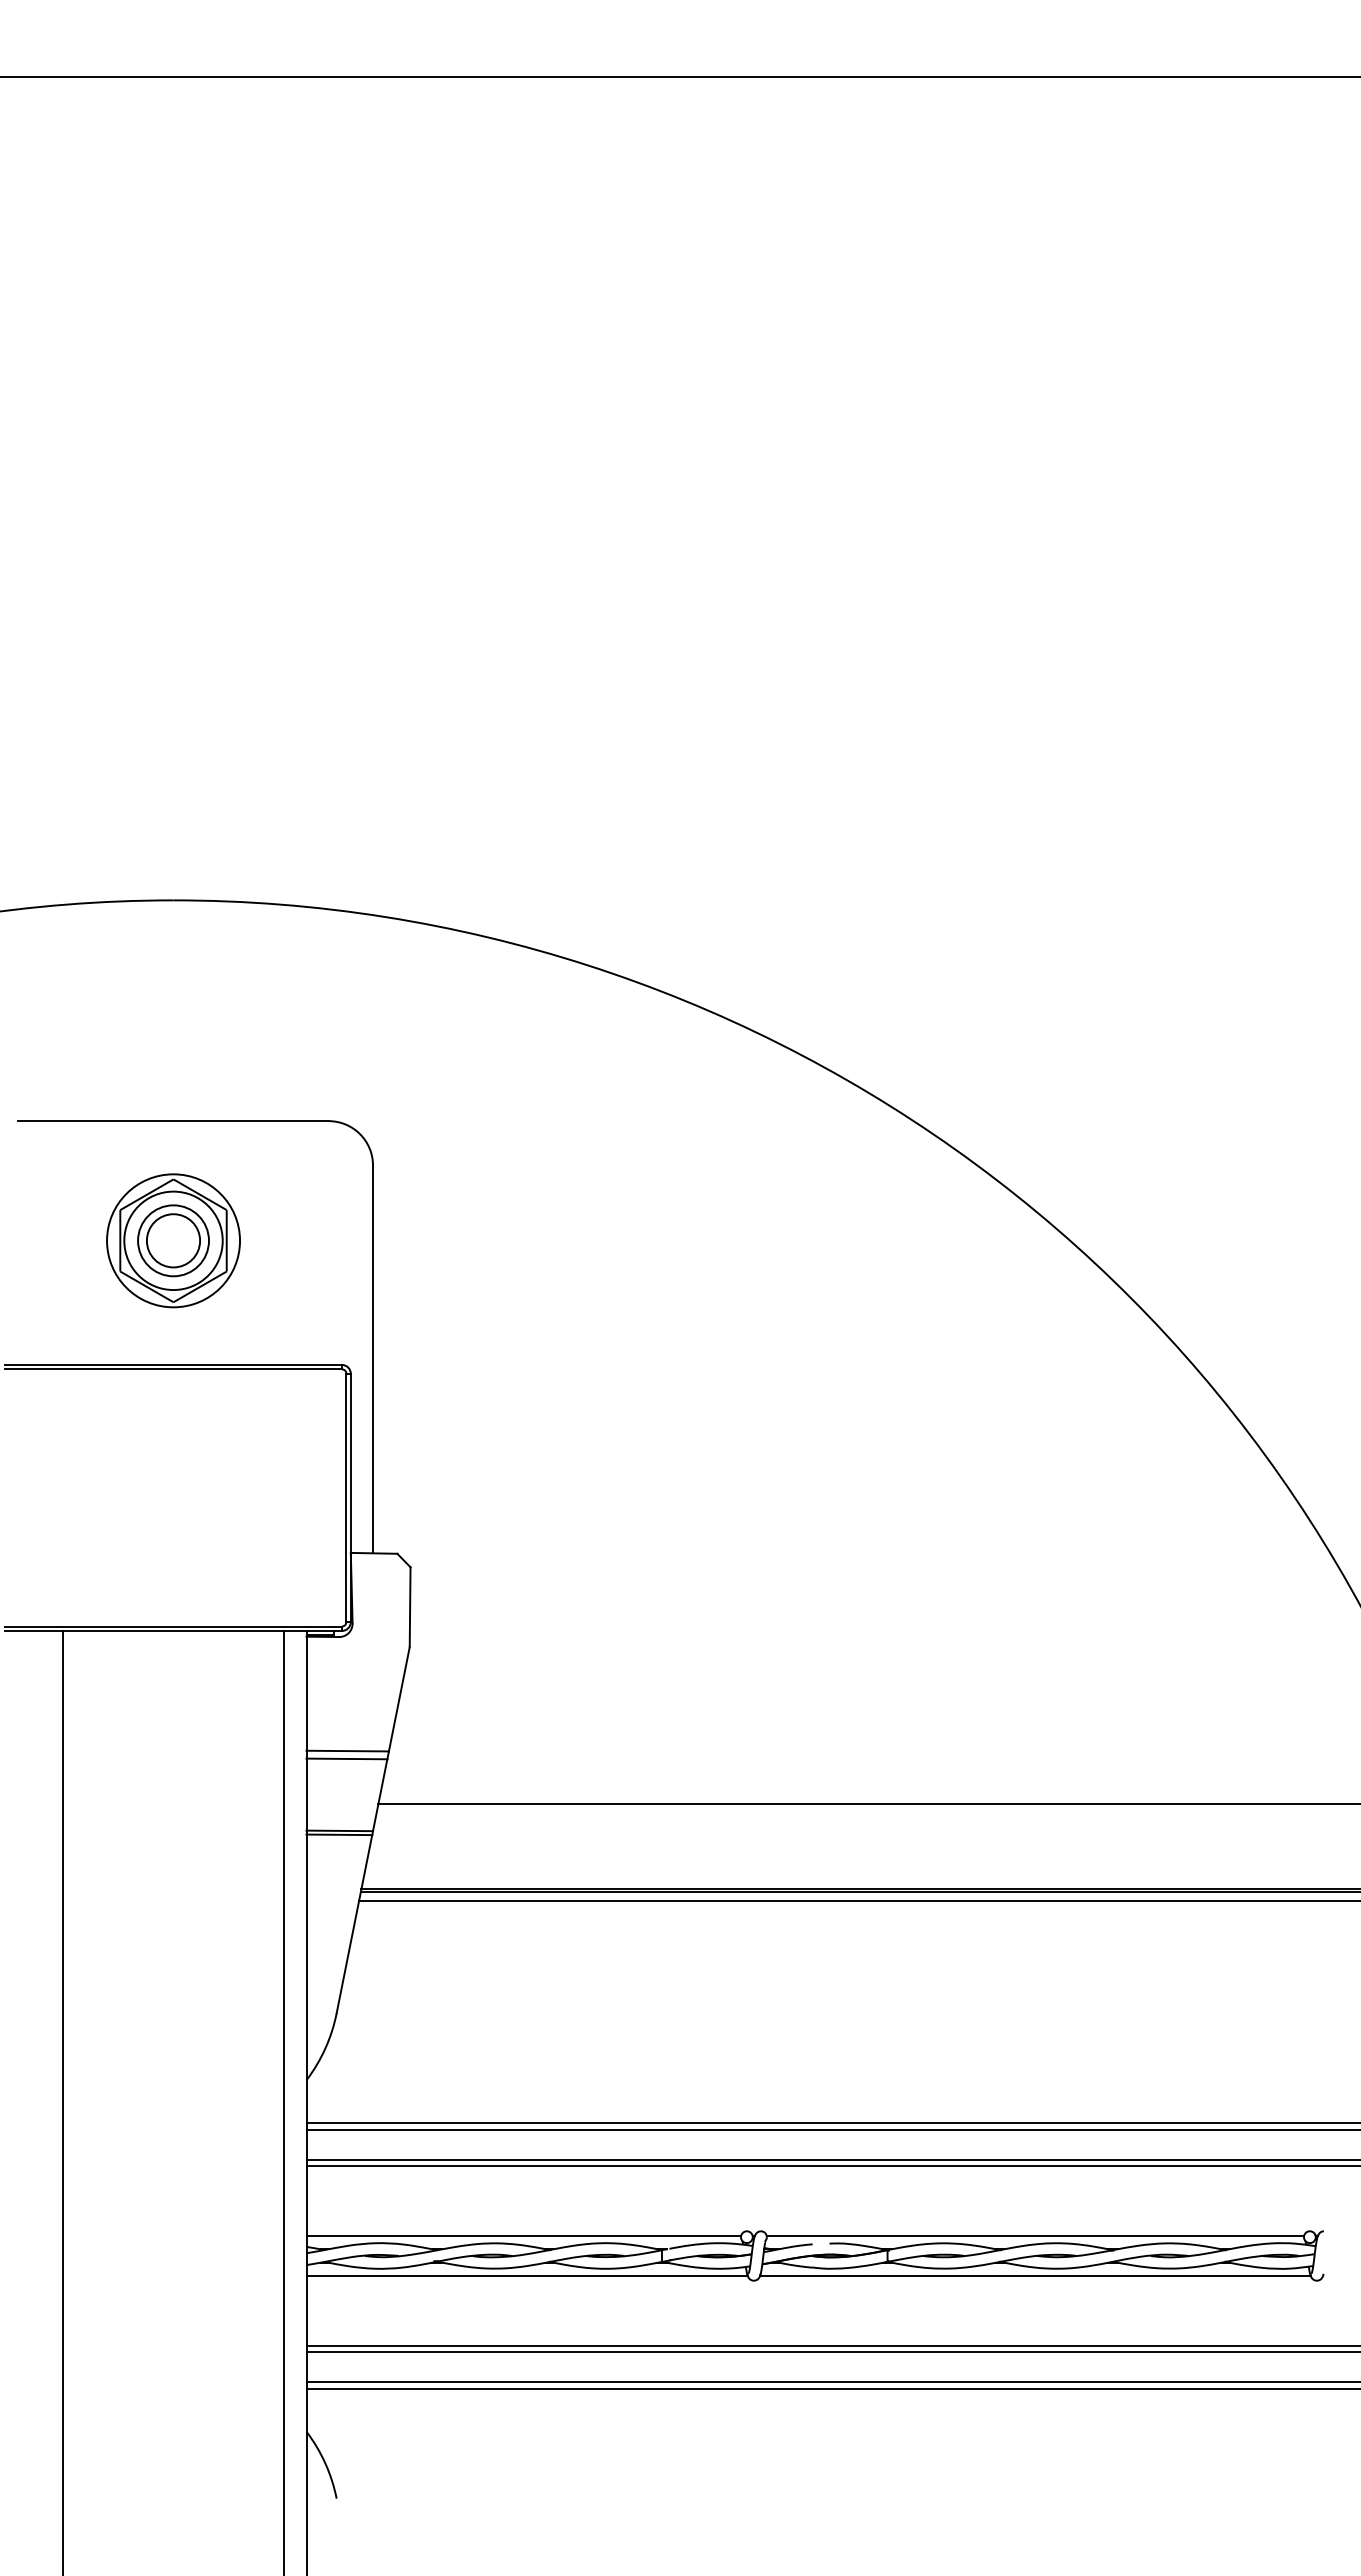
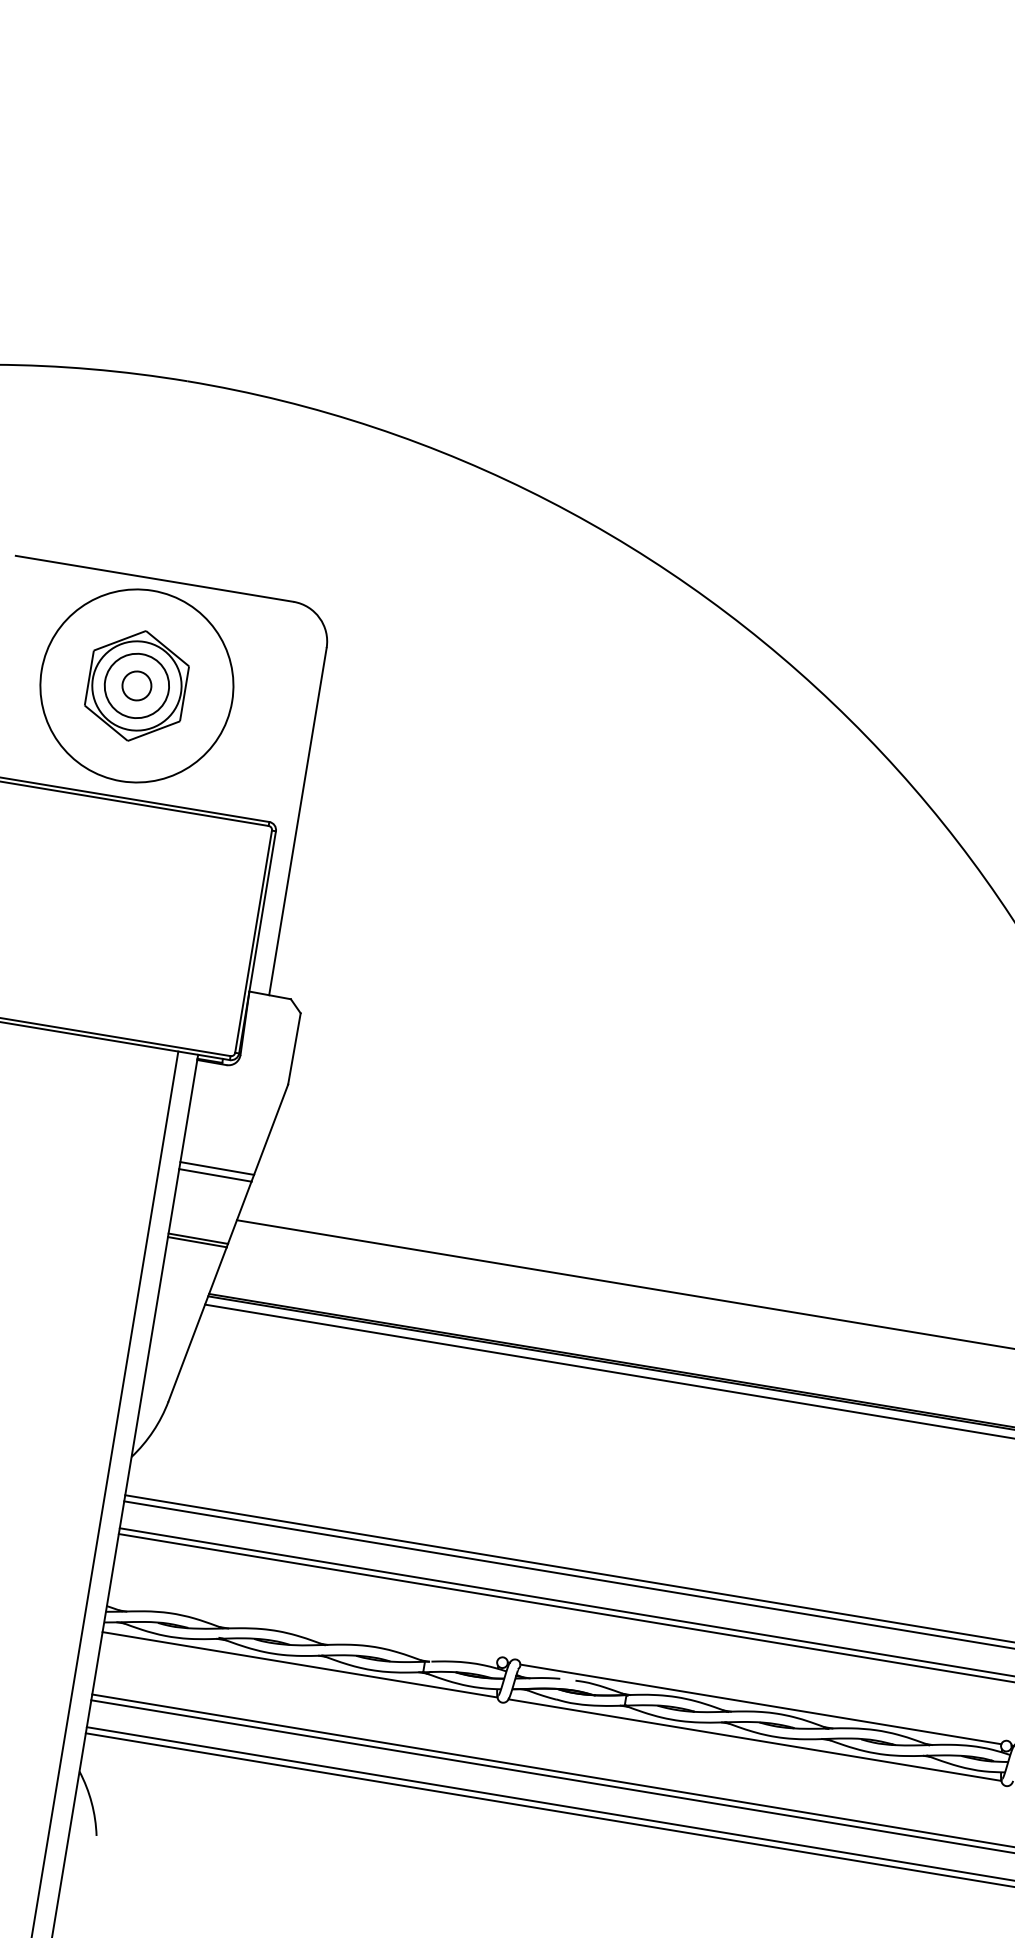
circle: (173, 1240) -> (136, 685), size x0.6
circle: (173, 1240) -> (136, 685), size x1.6
line: (523, 2236) -> (302, 1628), removed

